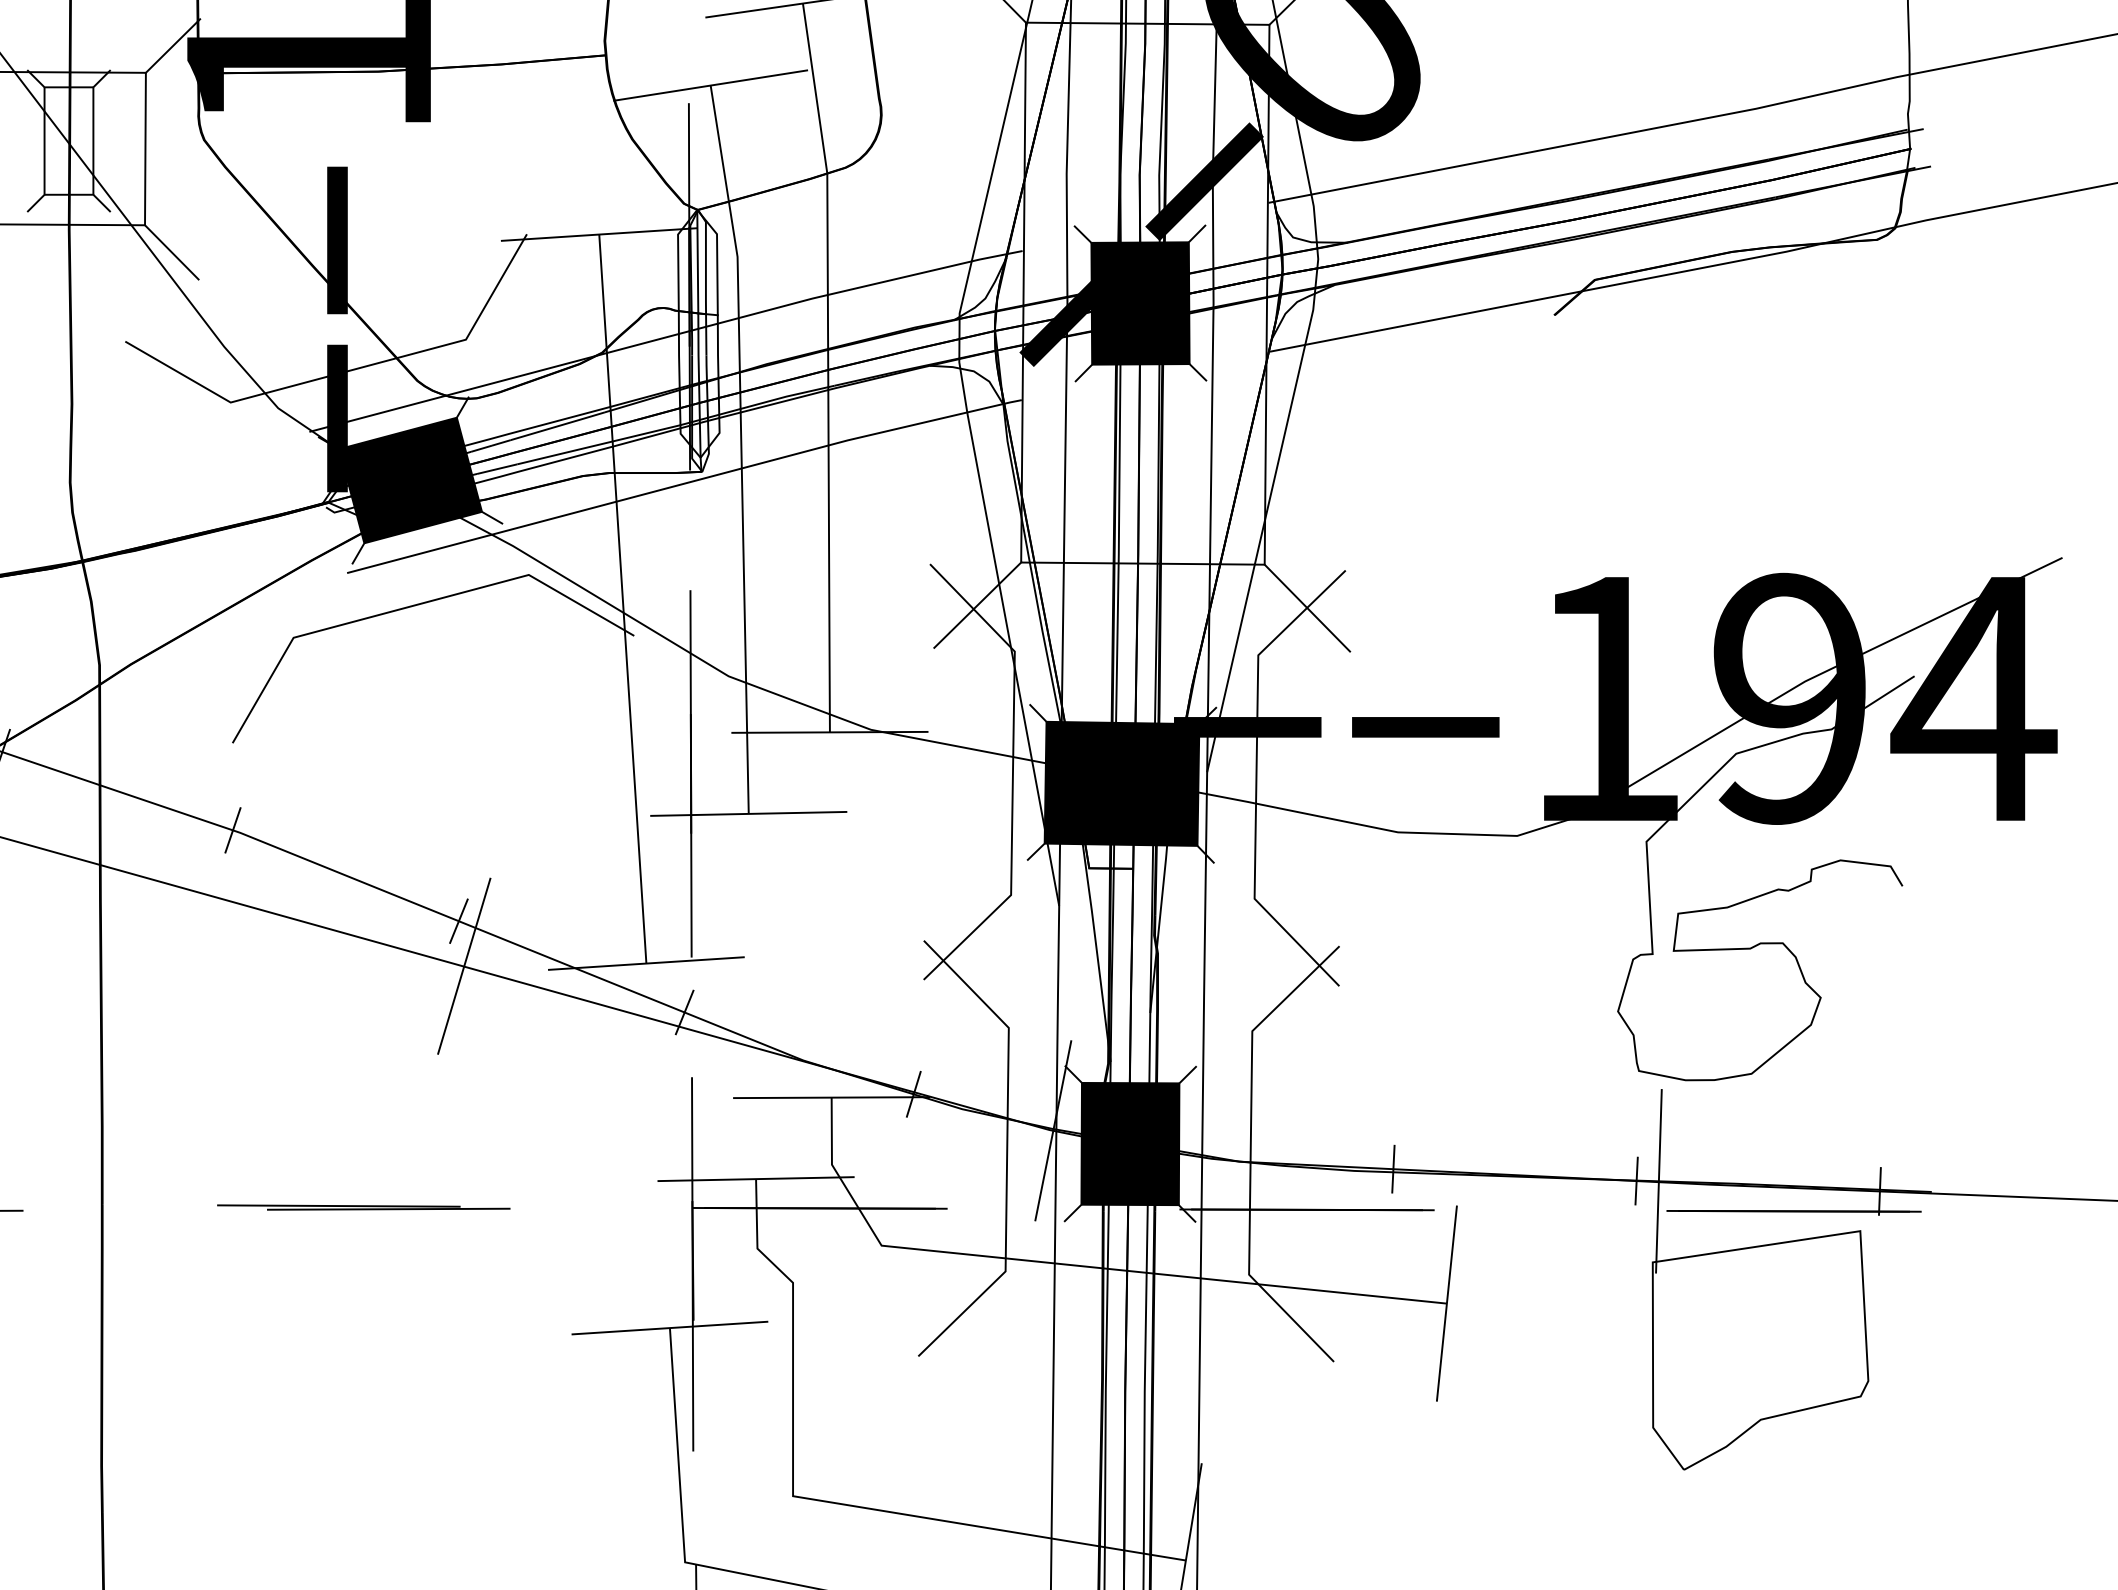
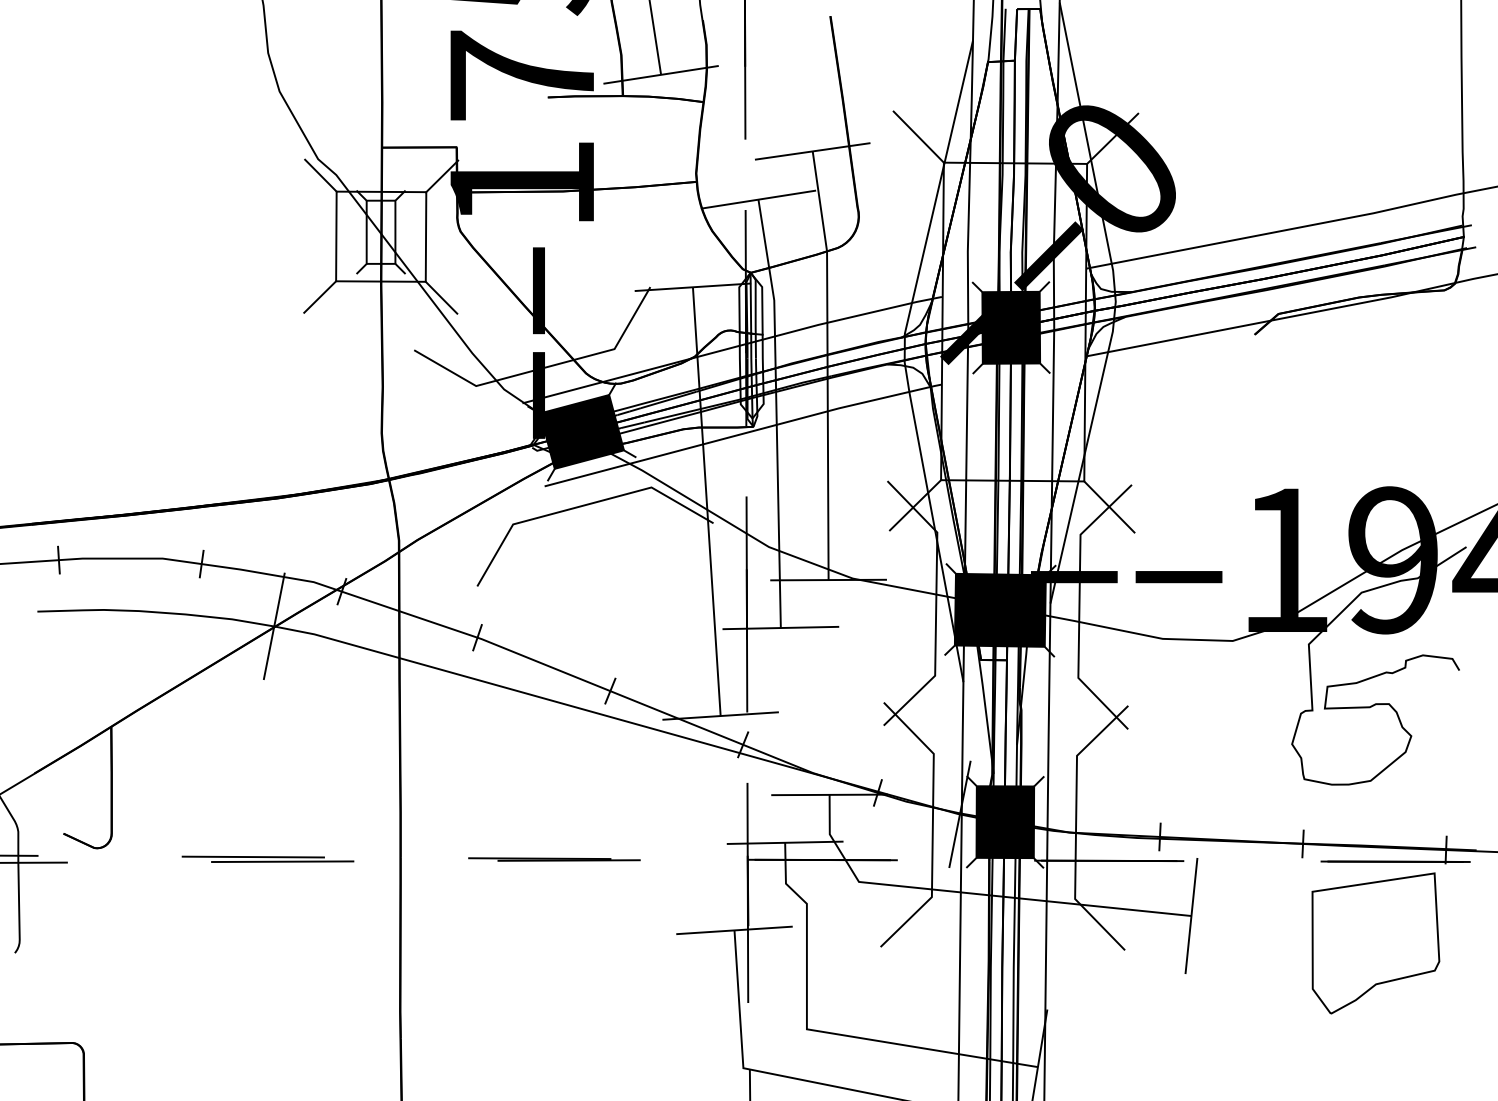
line: (464, 966) -> (613, 717), removed
line: (1657, 1180) -> (1315, 843), removed

